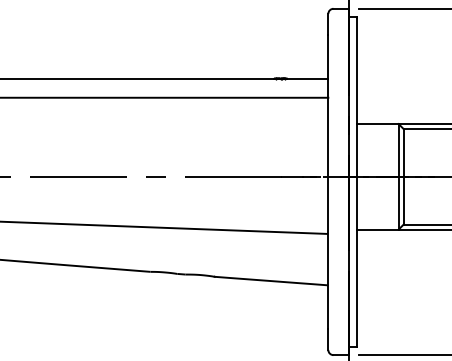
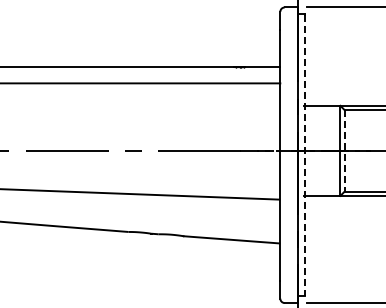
line: (403, 176) -> (344, 150), solid -> dashed
line: (356, 182) -> (304, 155), solid -> dashed

